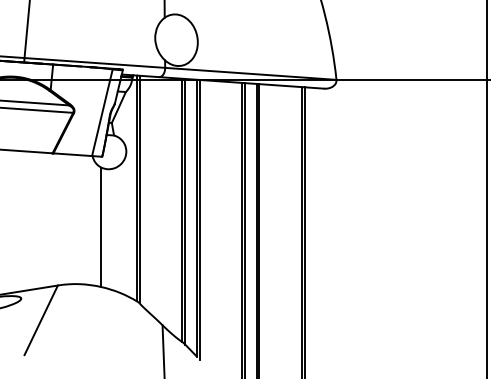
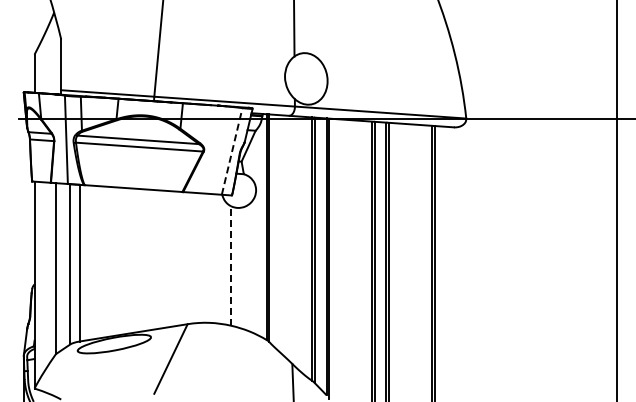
line: (102, 112) -> (232, 151), solid -> dashed
line: (101, 227) -> (231, 266), solid -> dashed

